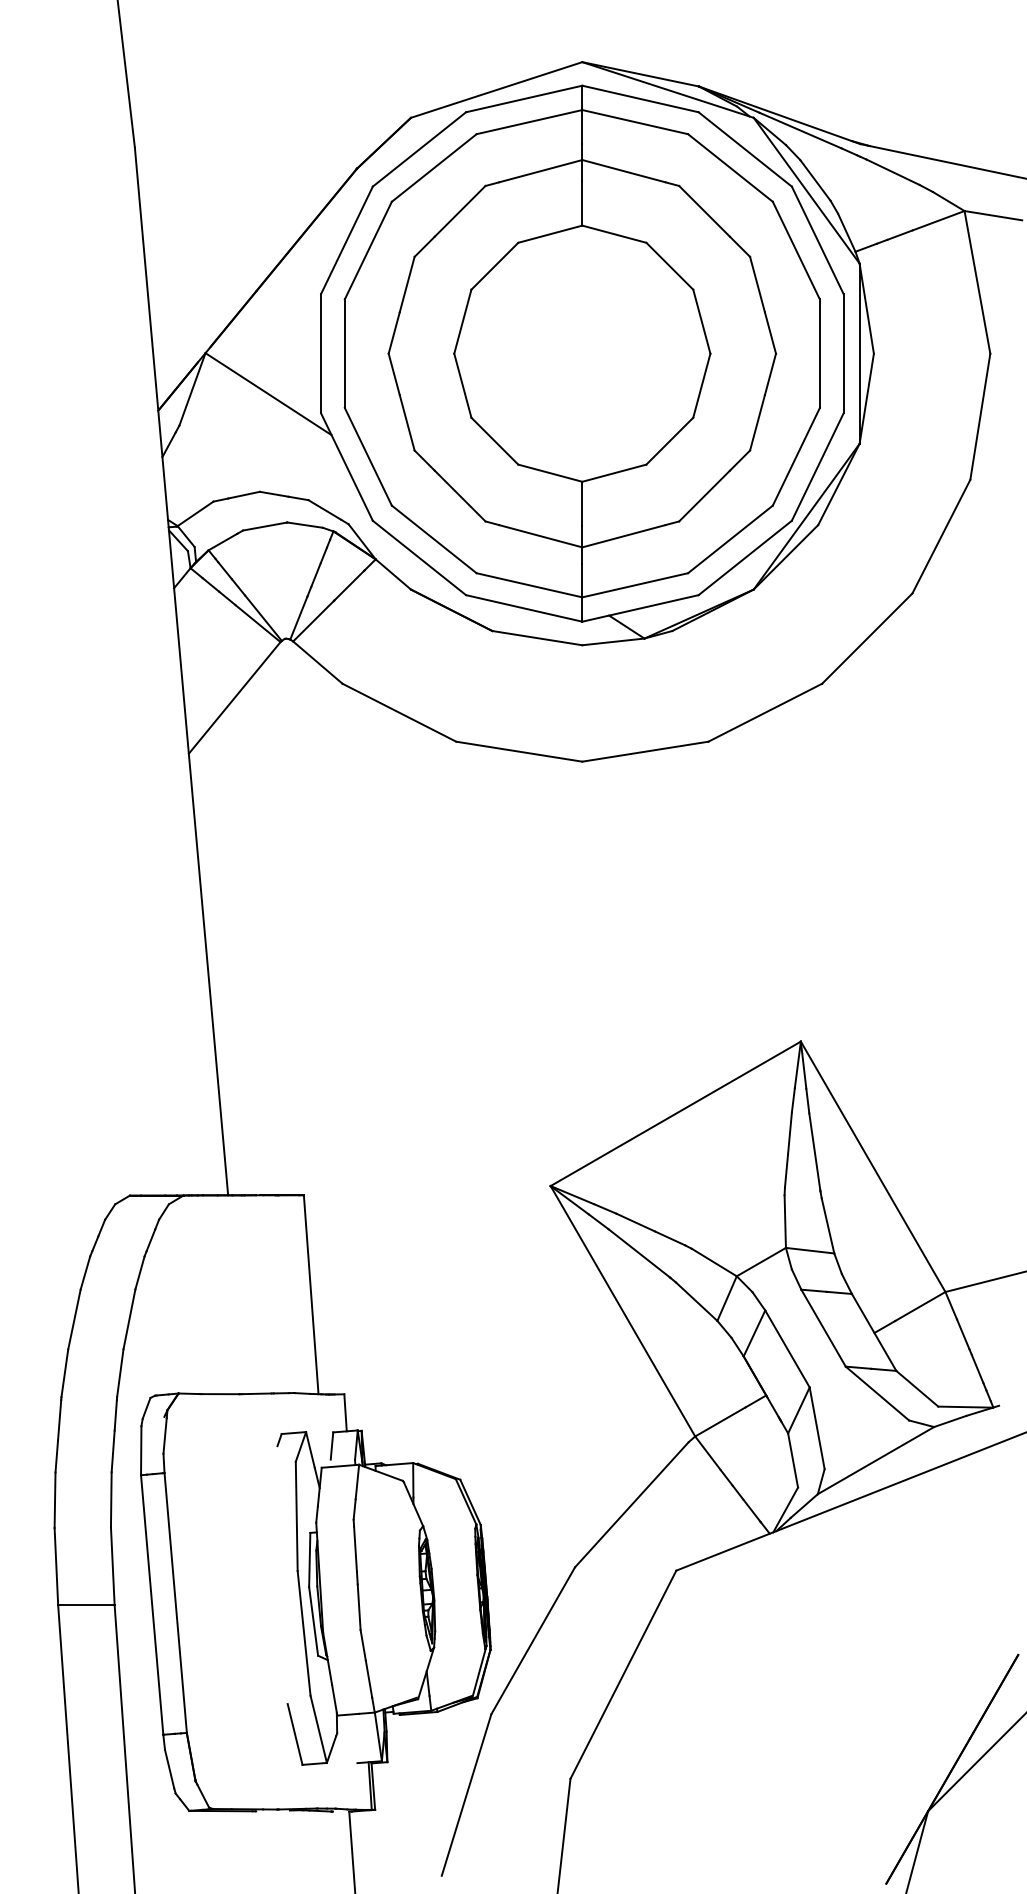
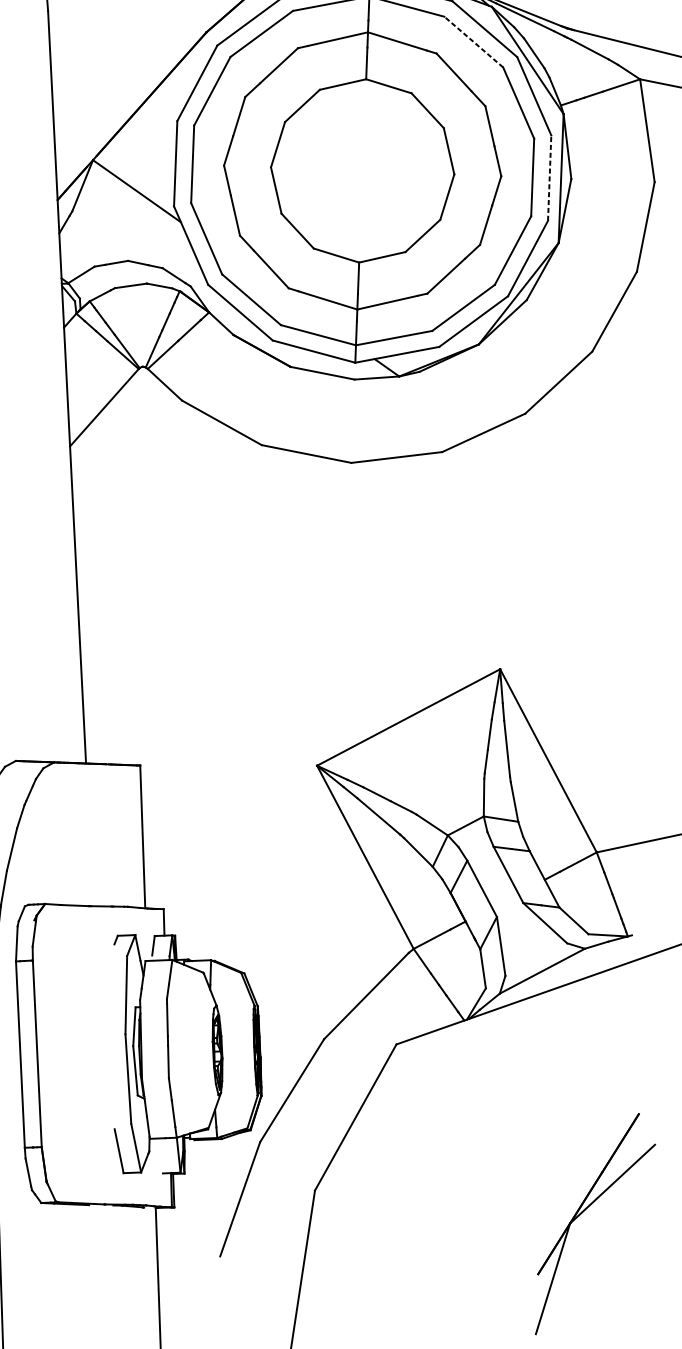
line: (730, 167) -> (473, 41), solid -> dashed
line: (843, 353) -> (549, 177), solid -> dashed

